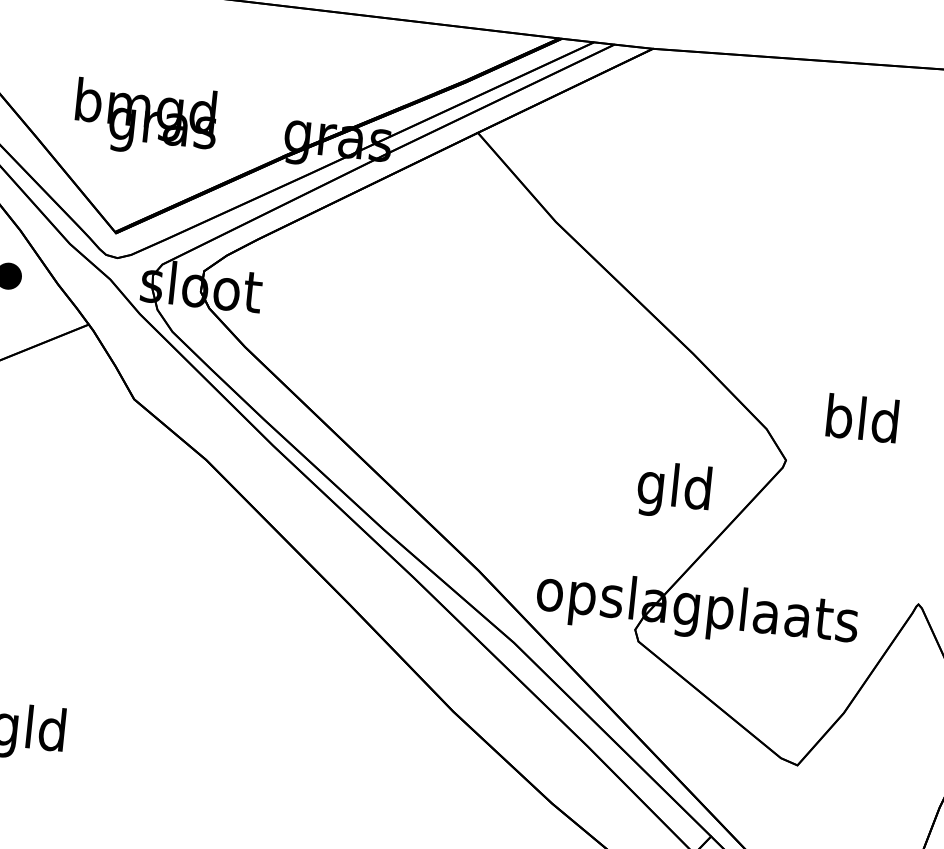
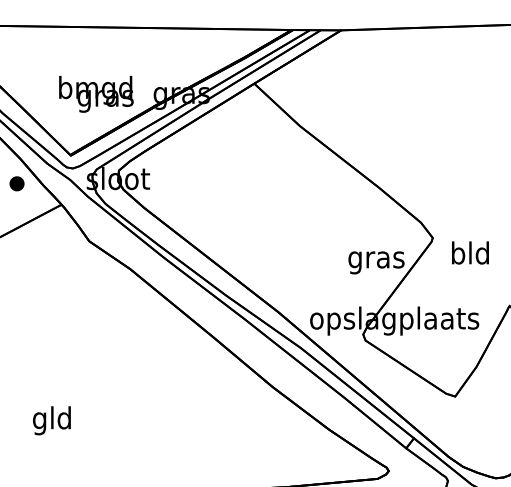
text: (146, 119) -> (96, 94), moved
text: (862, 417) -> (470, 252), moved
text: (675, 490) -> (376, 259), gld -> gras

